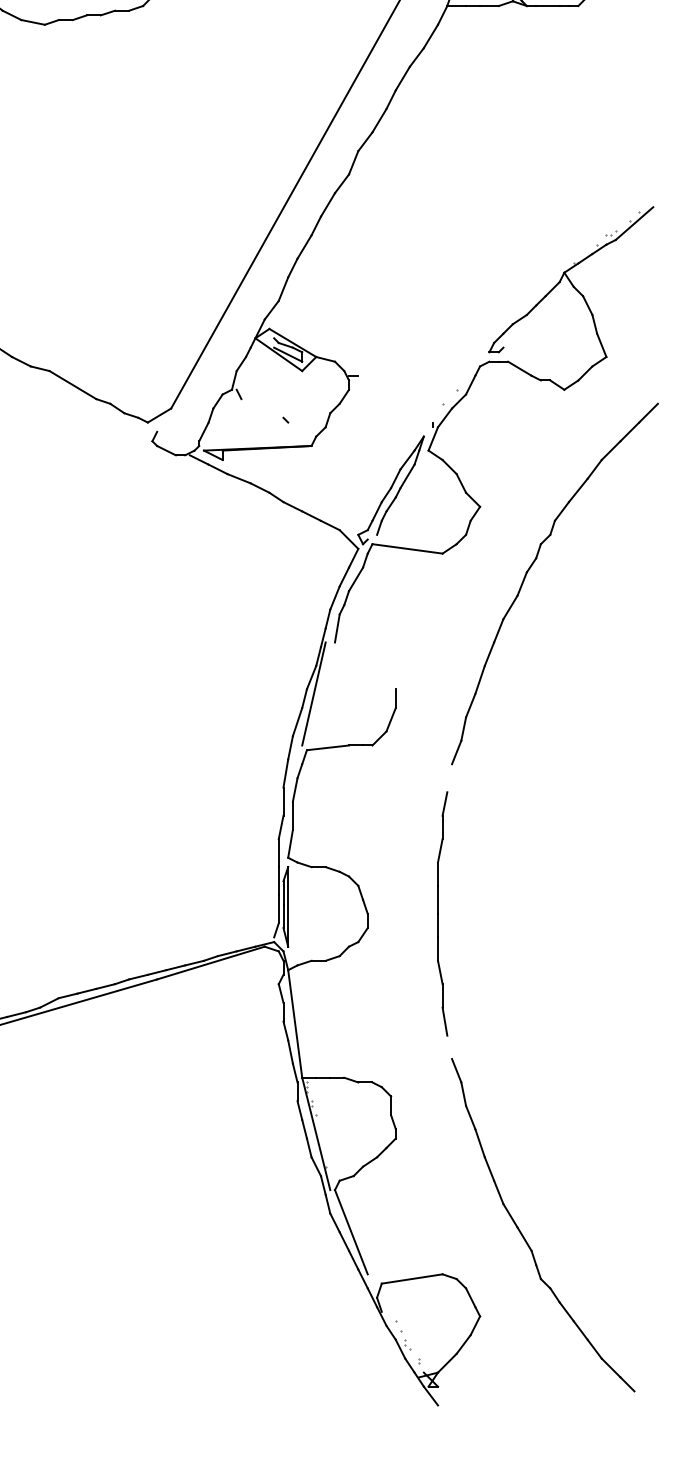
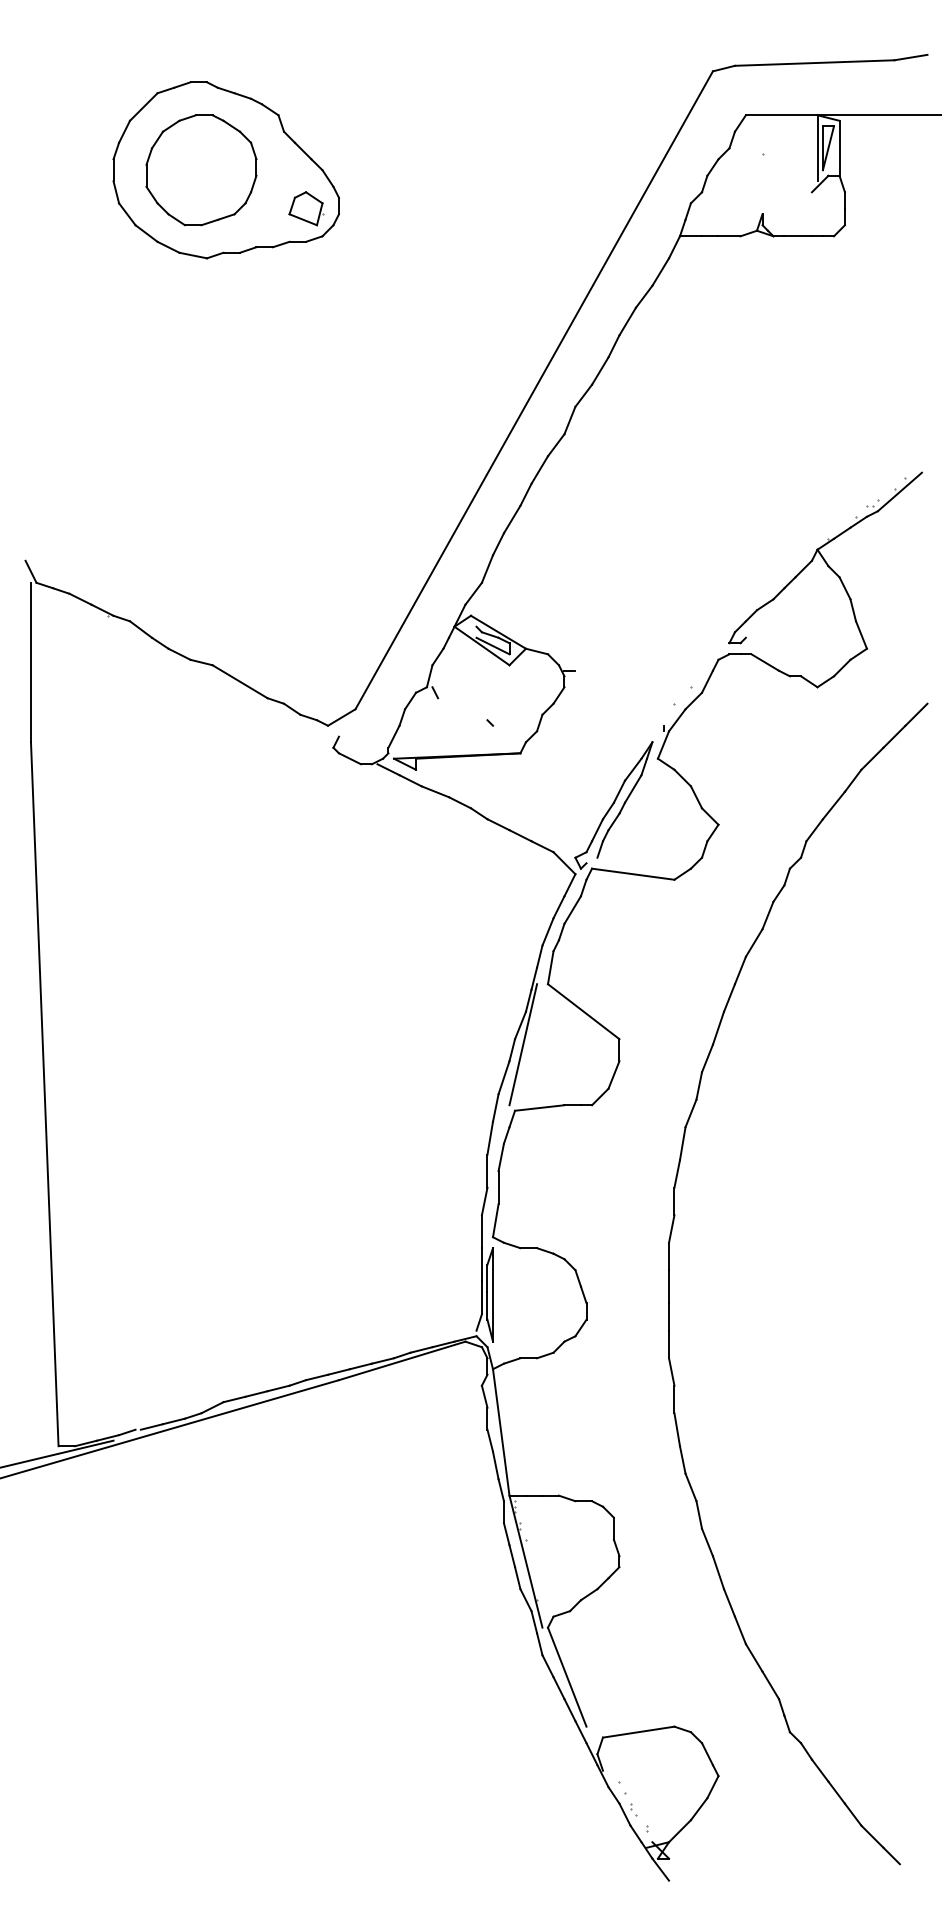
line: (365, 665) -> (583, 1011), added
line: (449, 778) -> (682, 1143), added
line: (449, 1046) -> (682, 1459), added

